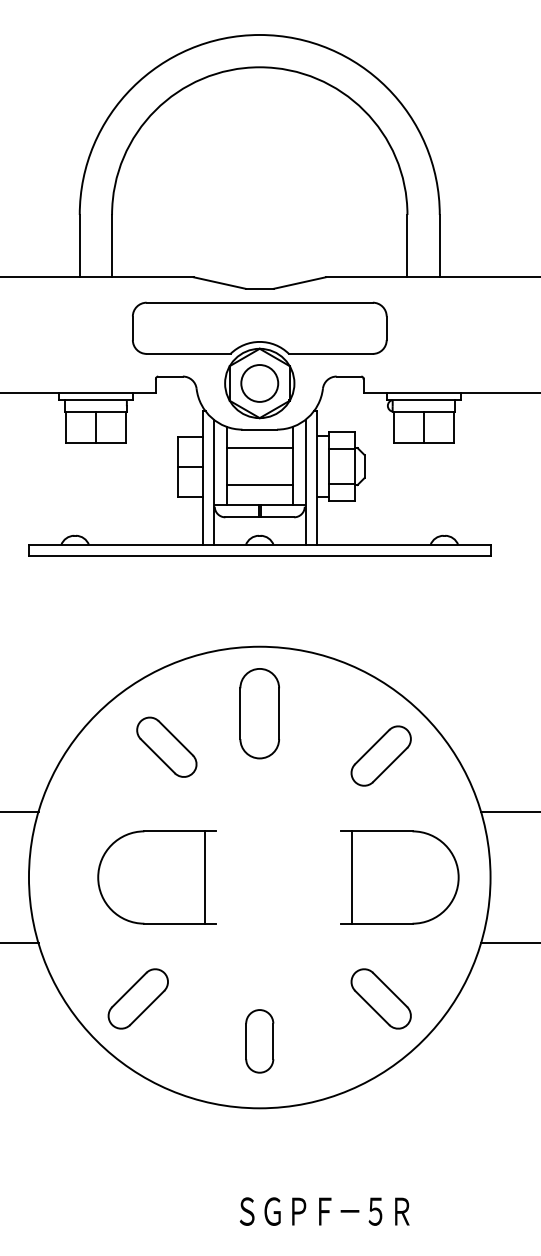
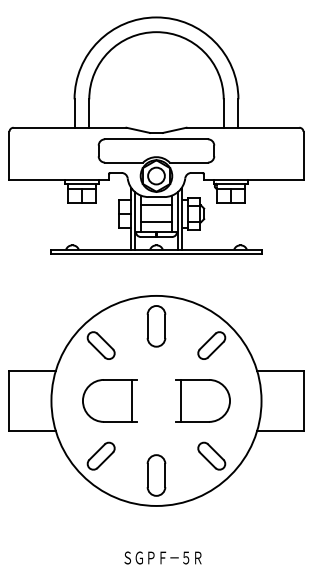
part: (165, 746) -> (100, 345), moved
part: (398, 876) -> (202, 400), moved
part: (259, 1041) -> (156, 475), size x1.43
text: (323, 1210) -> (162, 557), moved

